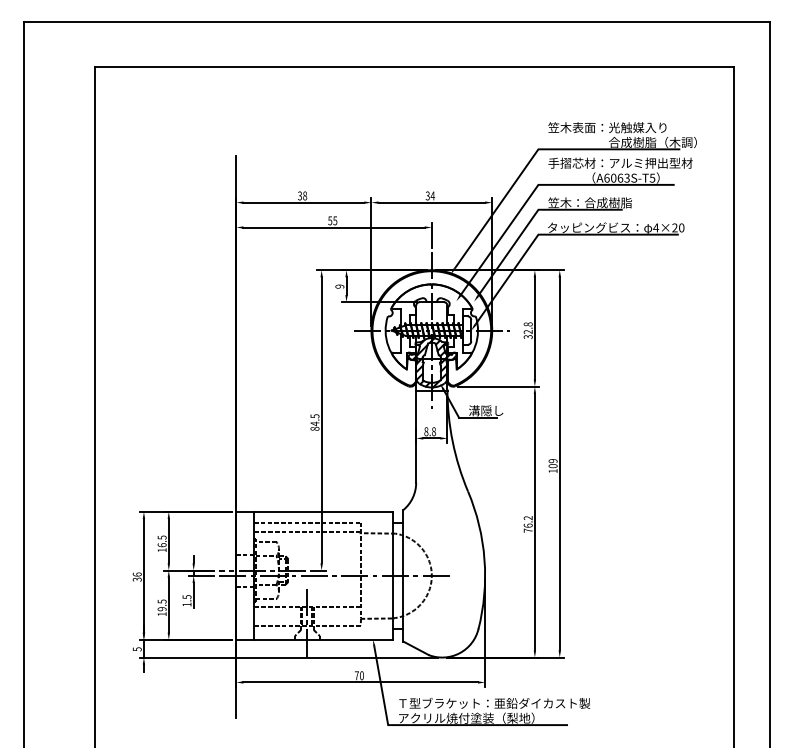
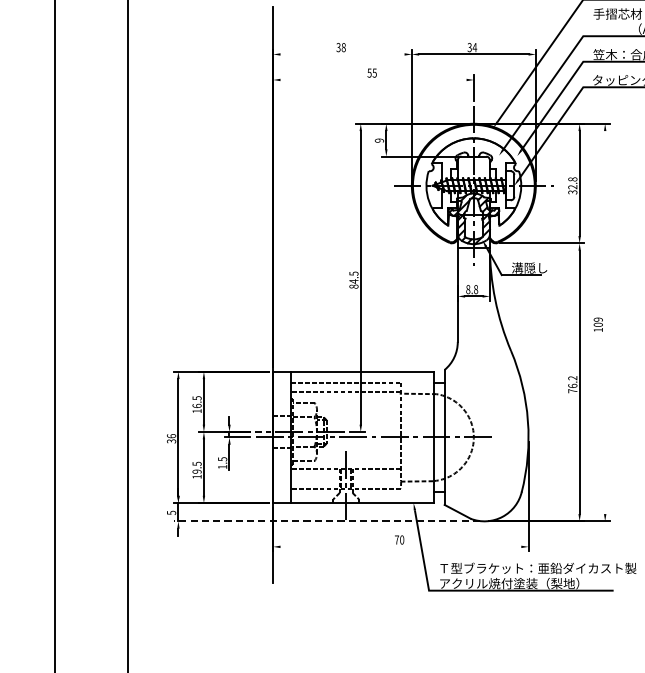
line: (303, 202) -> (342, 54), removed
line: (333, 227) -> (372, 79), removed
line: (559, 463) -> (604, 322), removed
line: (288, 657) -> (326, 521), solid -> dashed
line: (360, 682) -> (400, 546), removed

